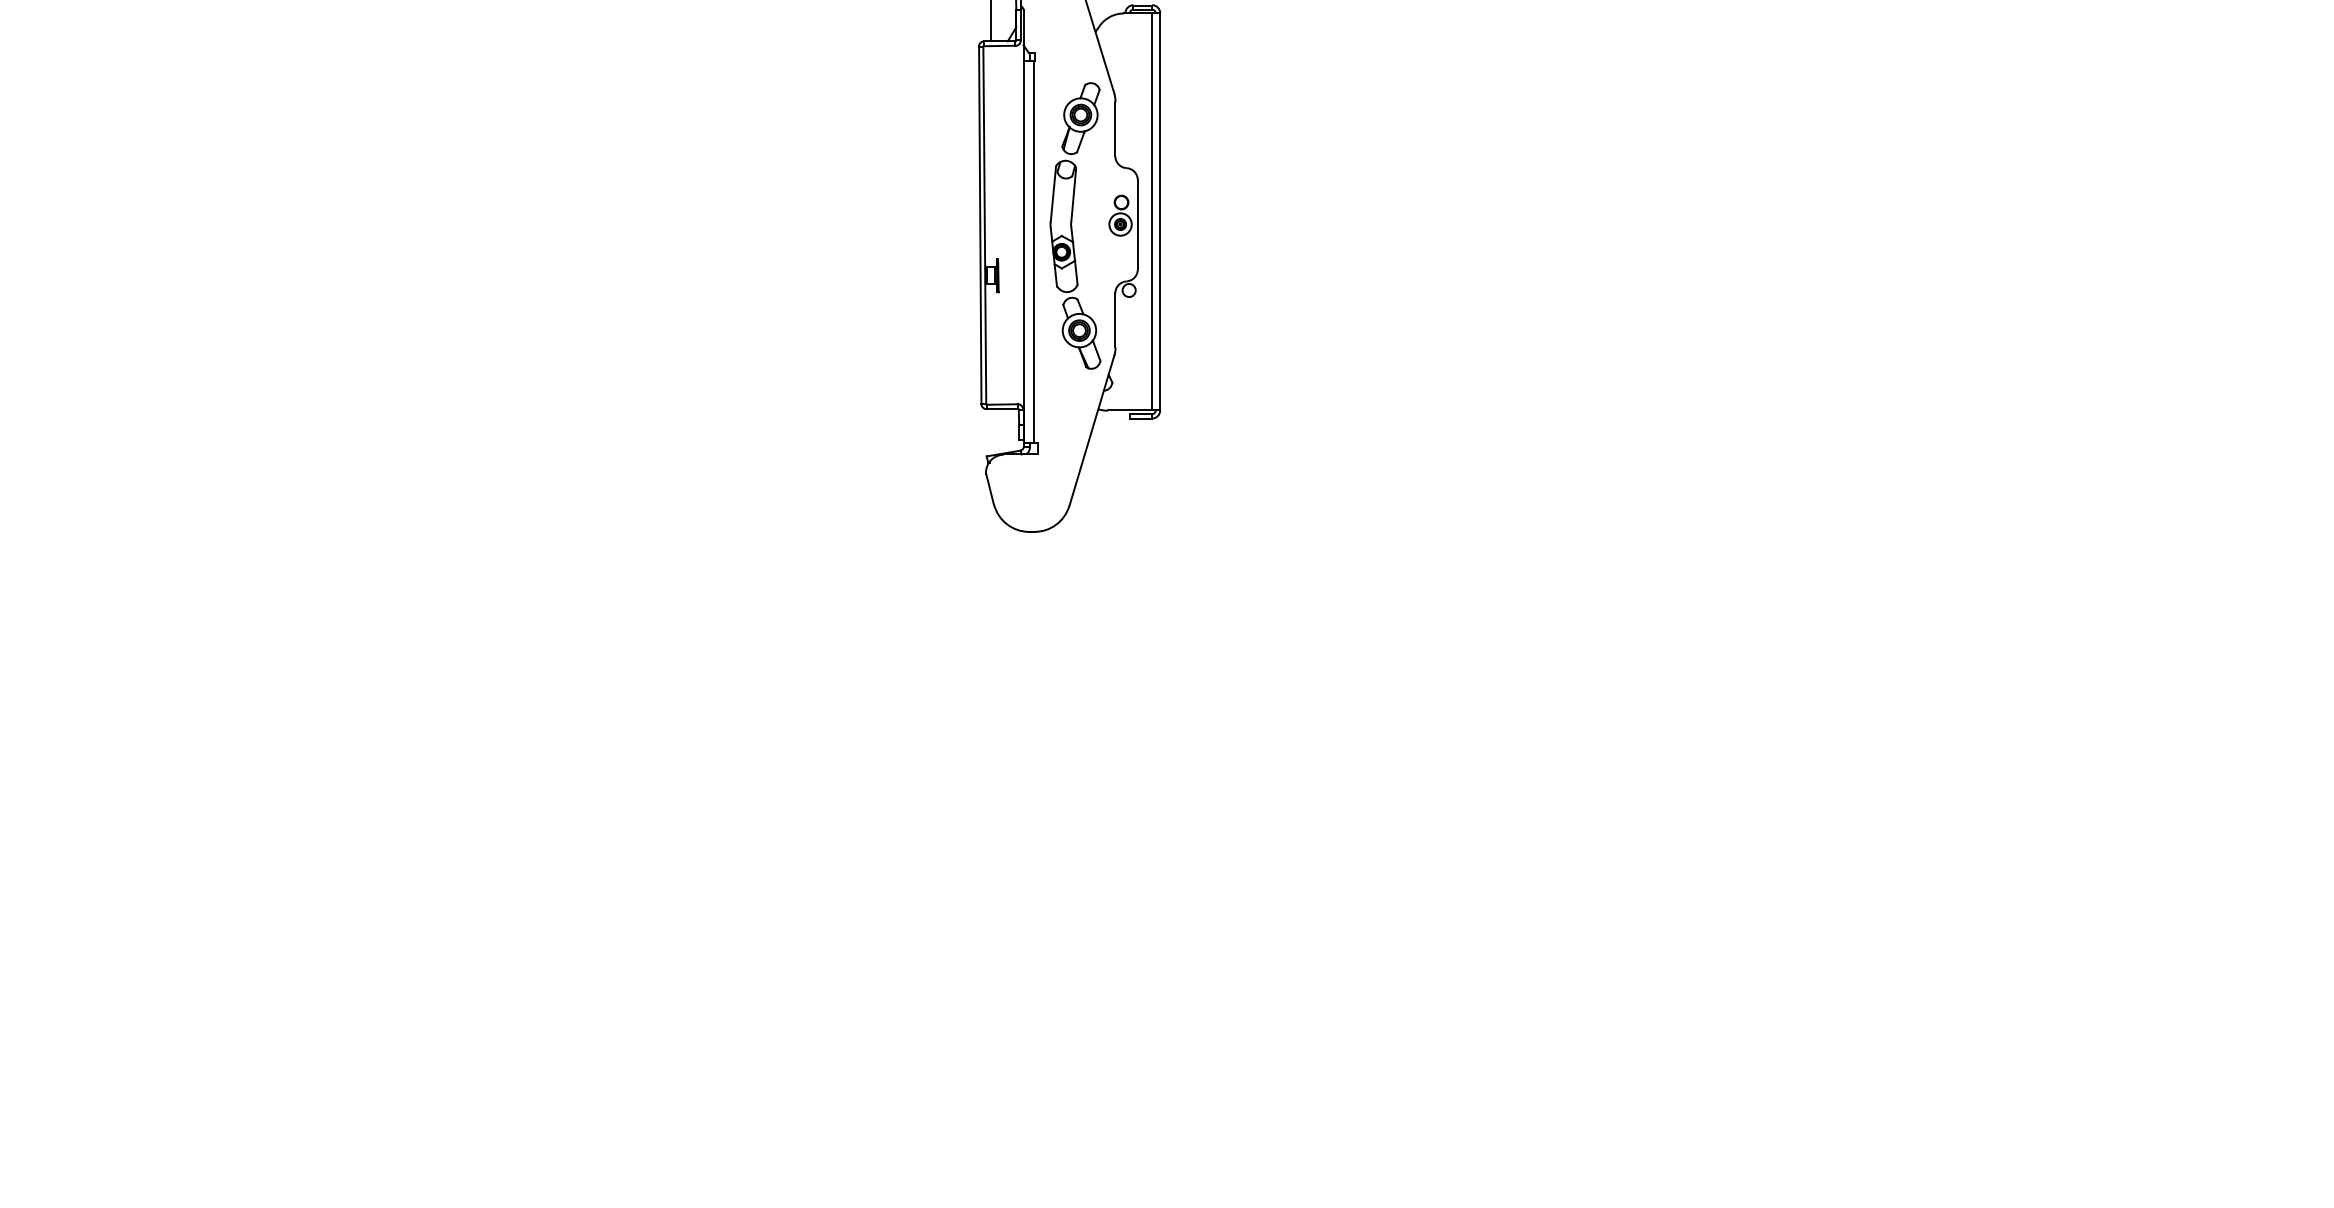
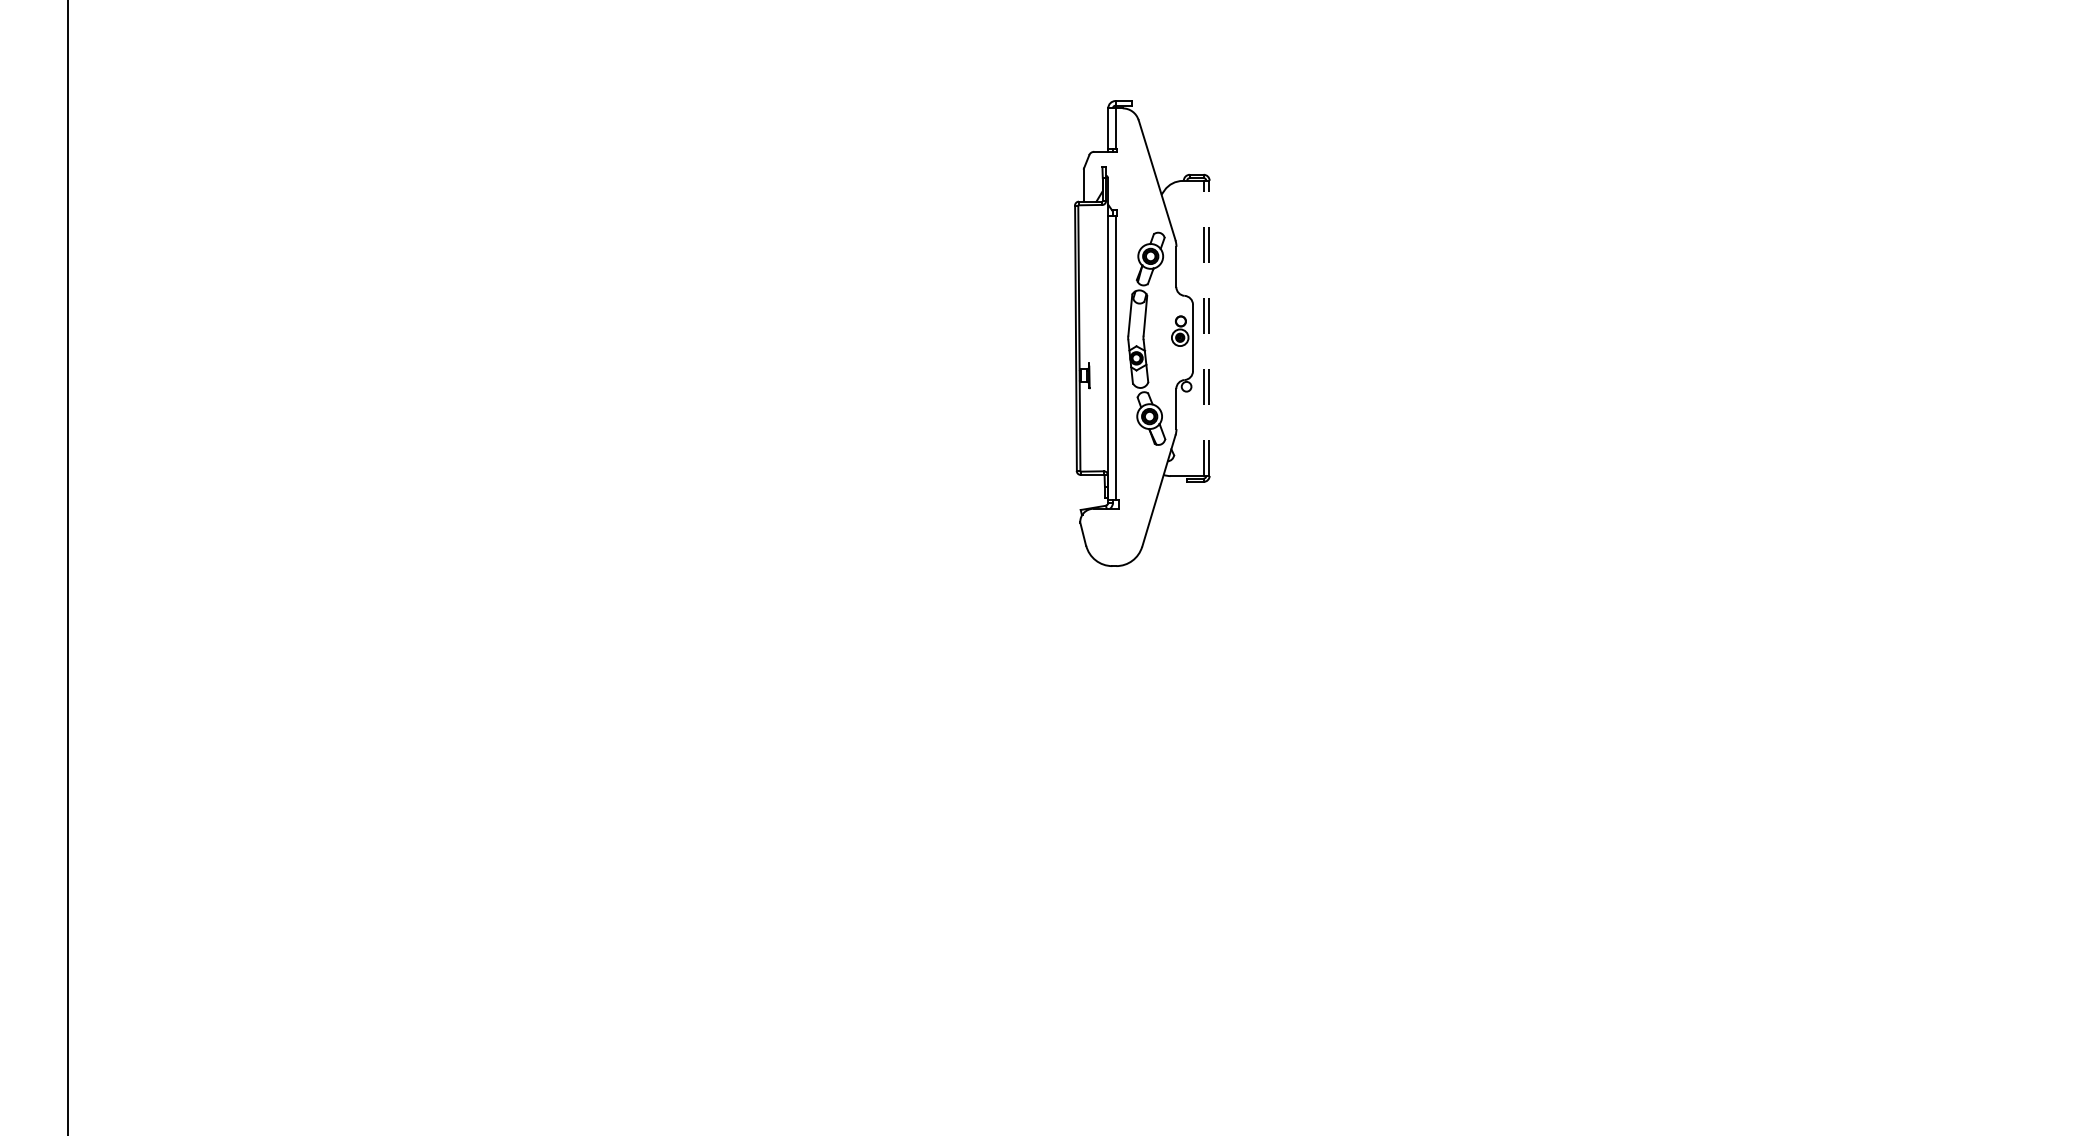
line: (1151, 212) -> (1203, 328), solid -> dashed
line: (1159, 212) -> (1209, 328), solid -> dashed

